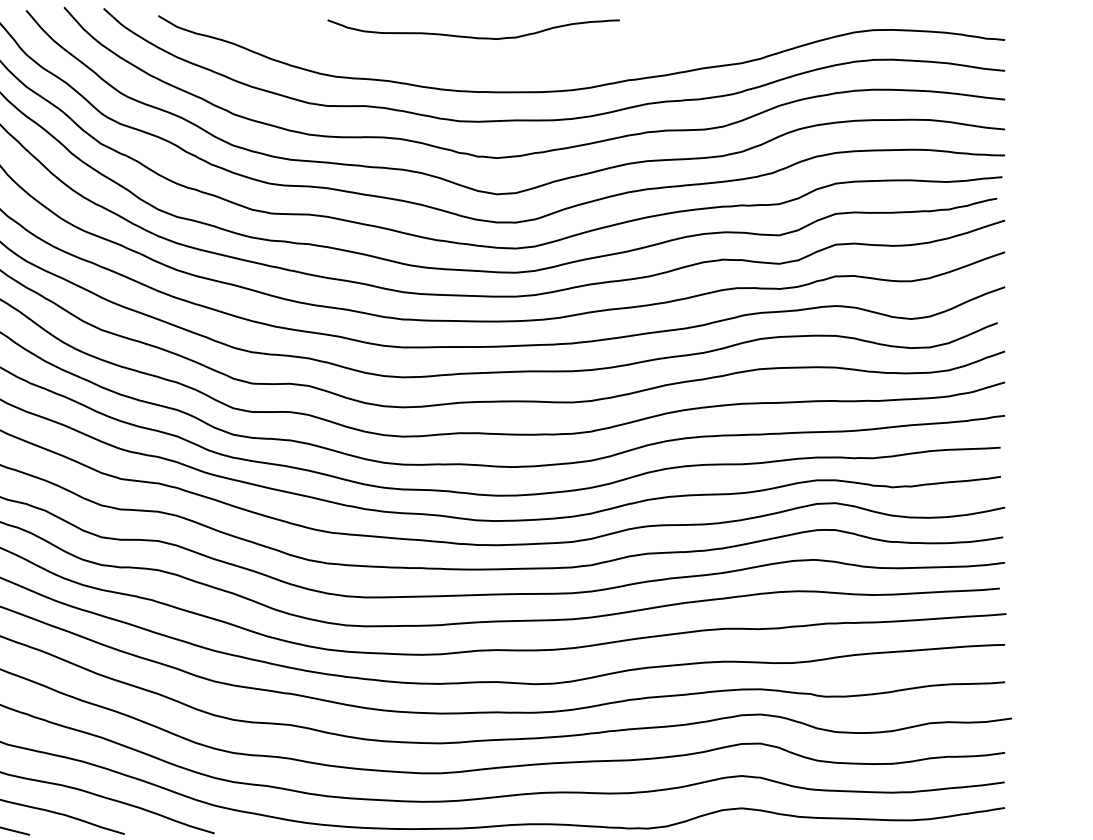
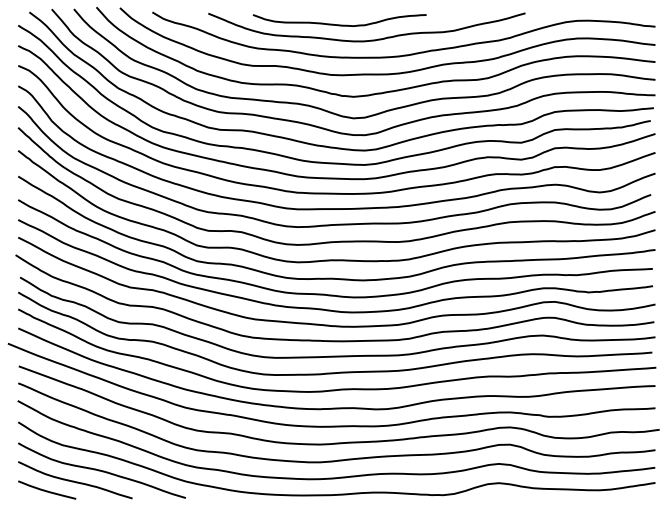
curve: (525, 61) -> (370, 39), added

